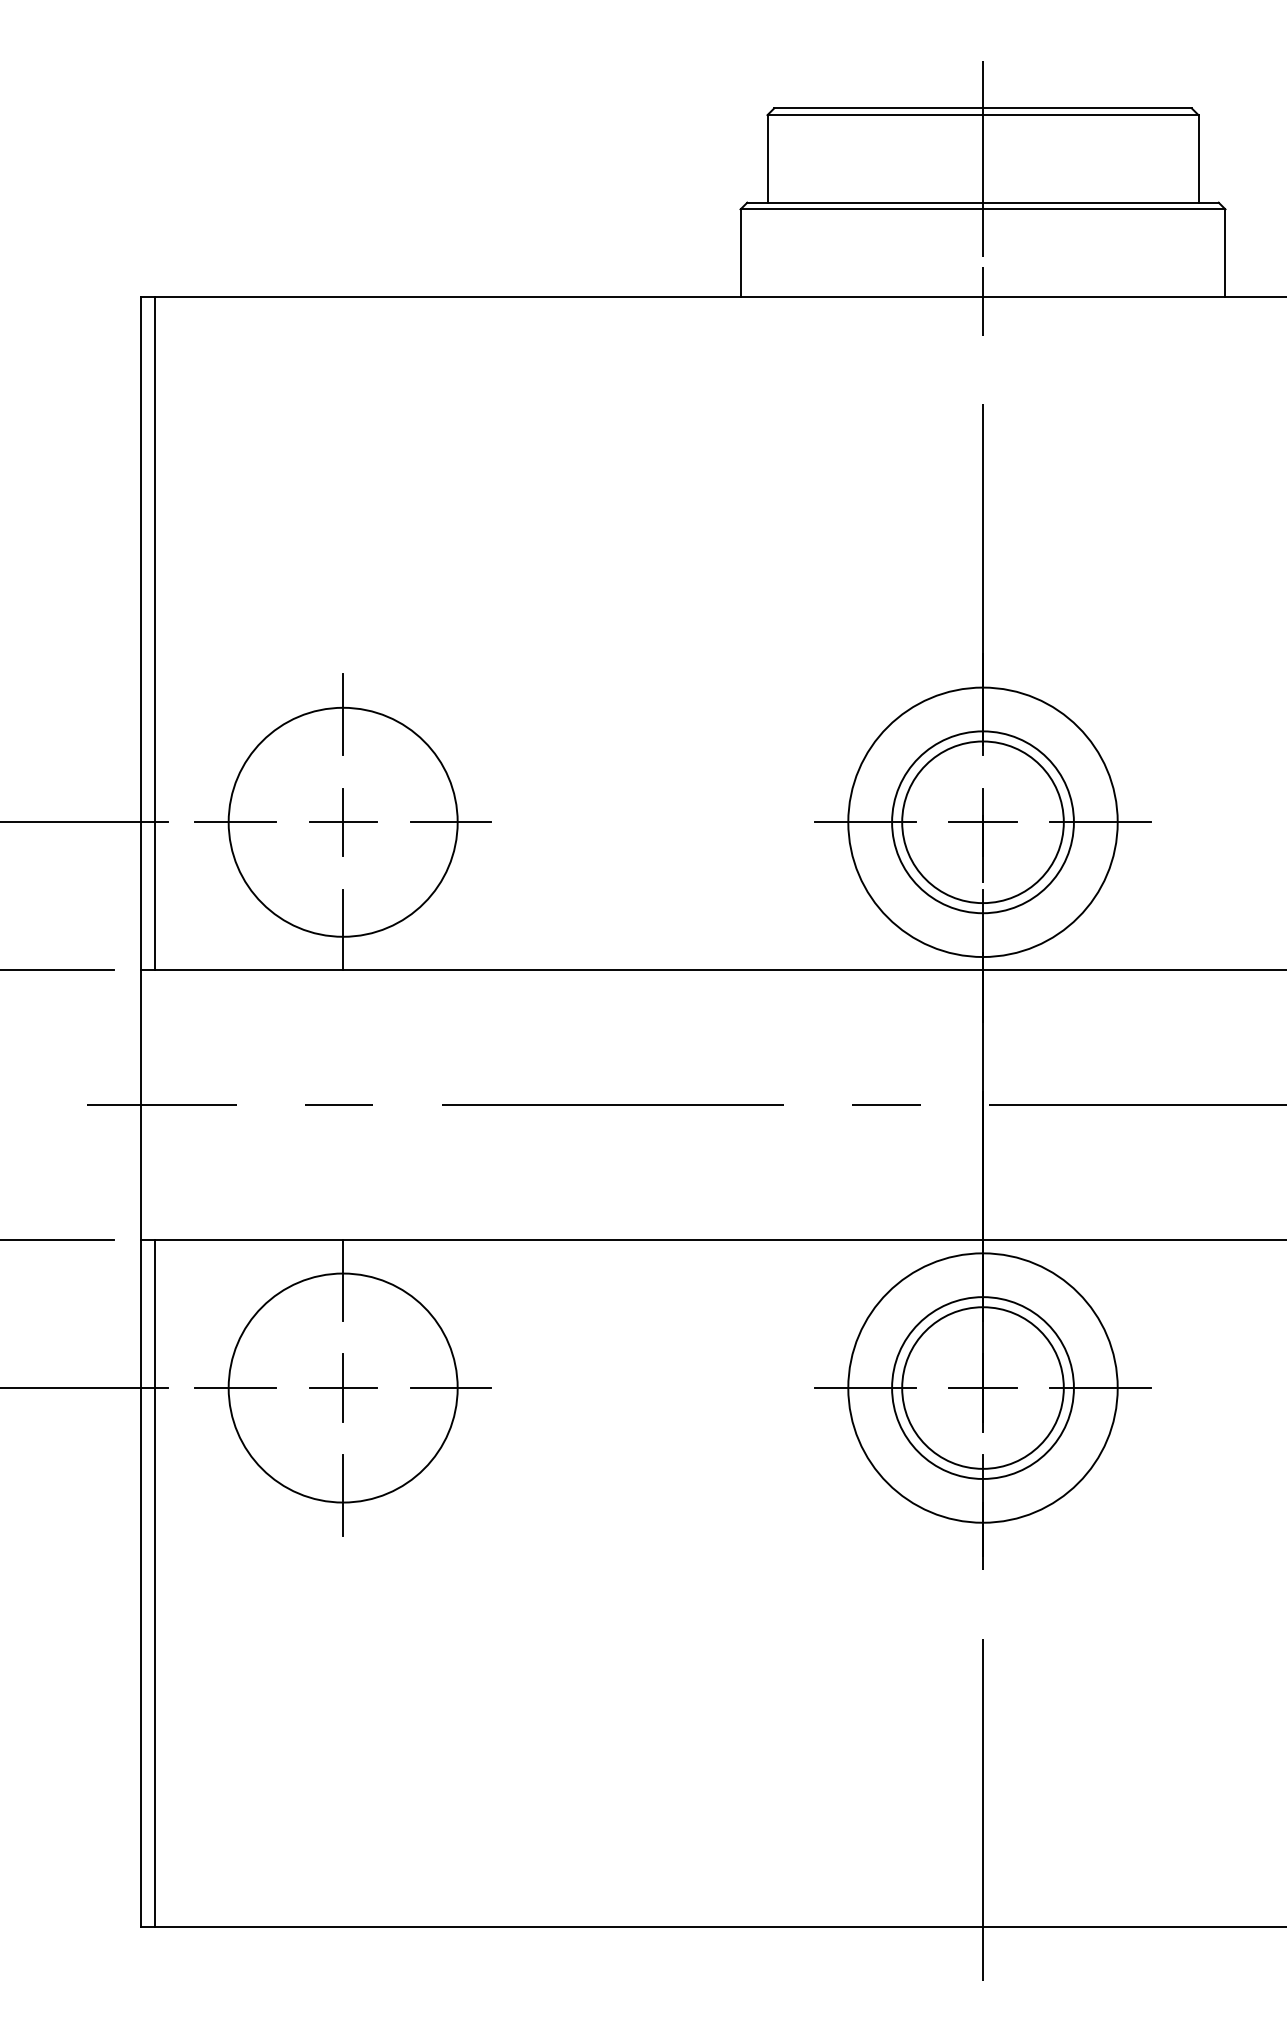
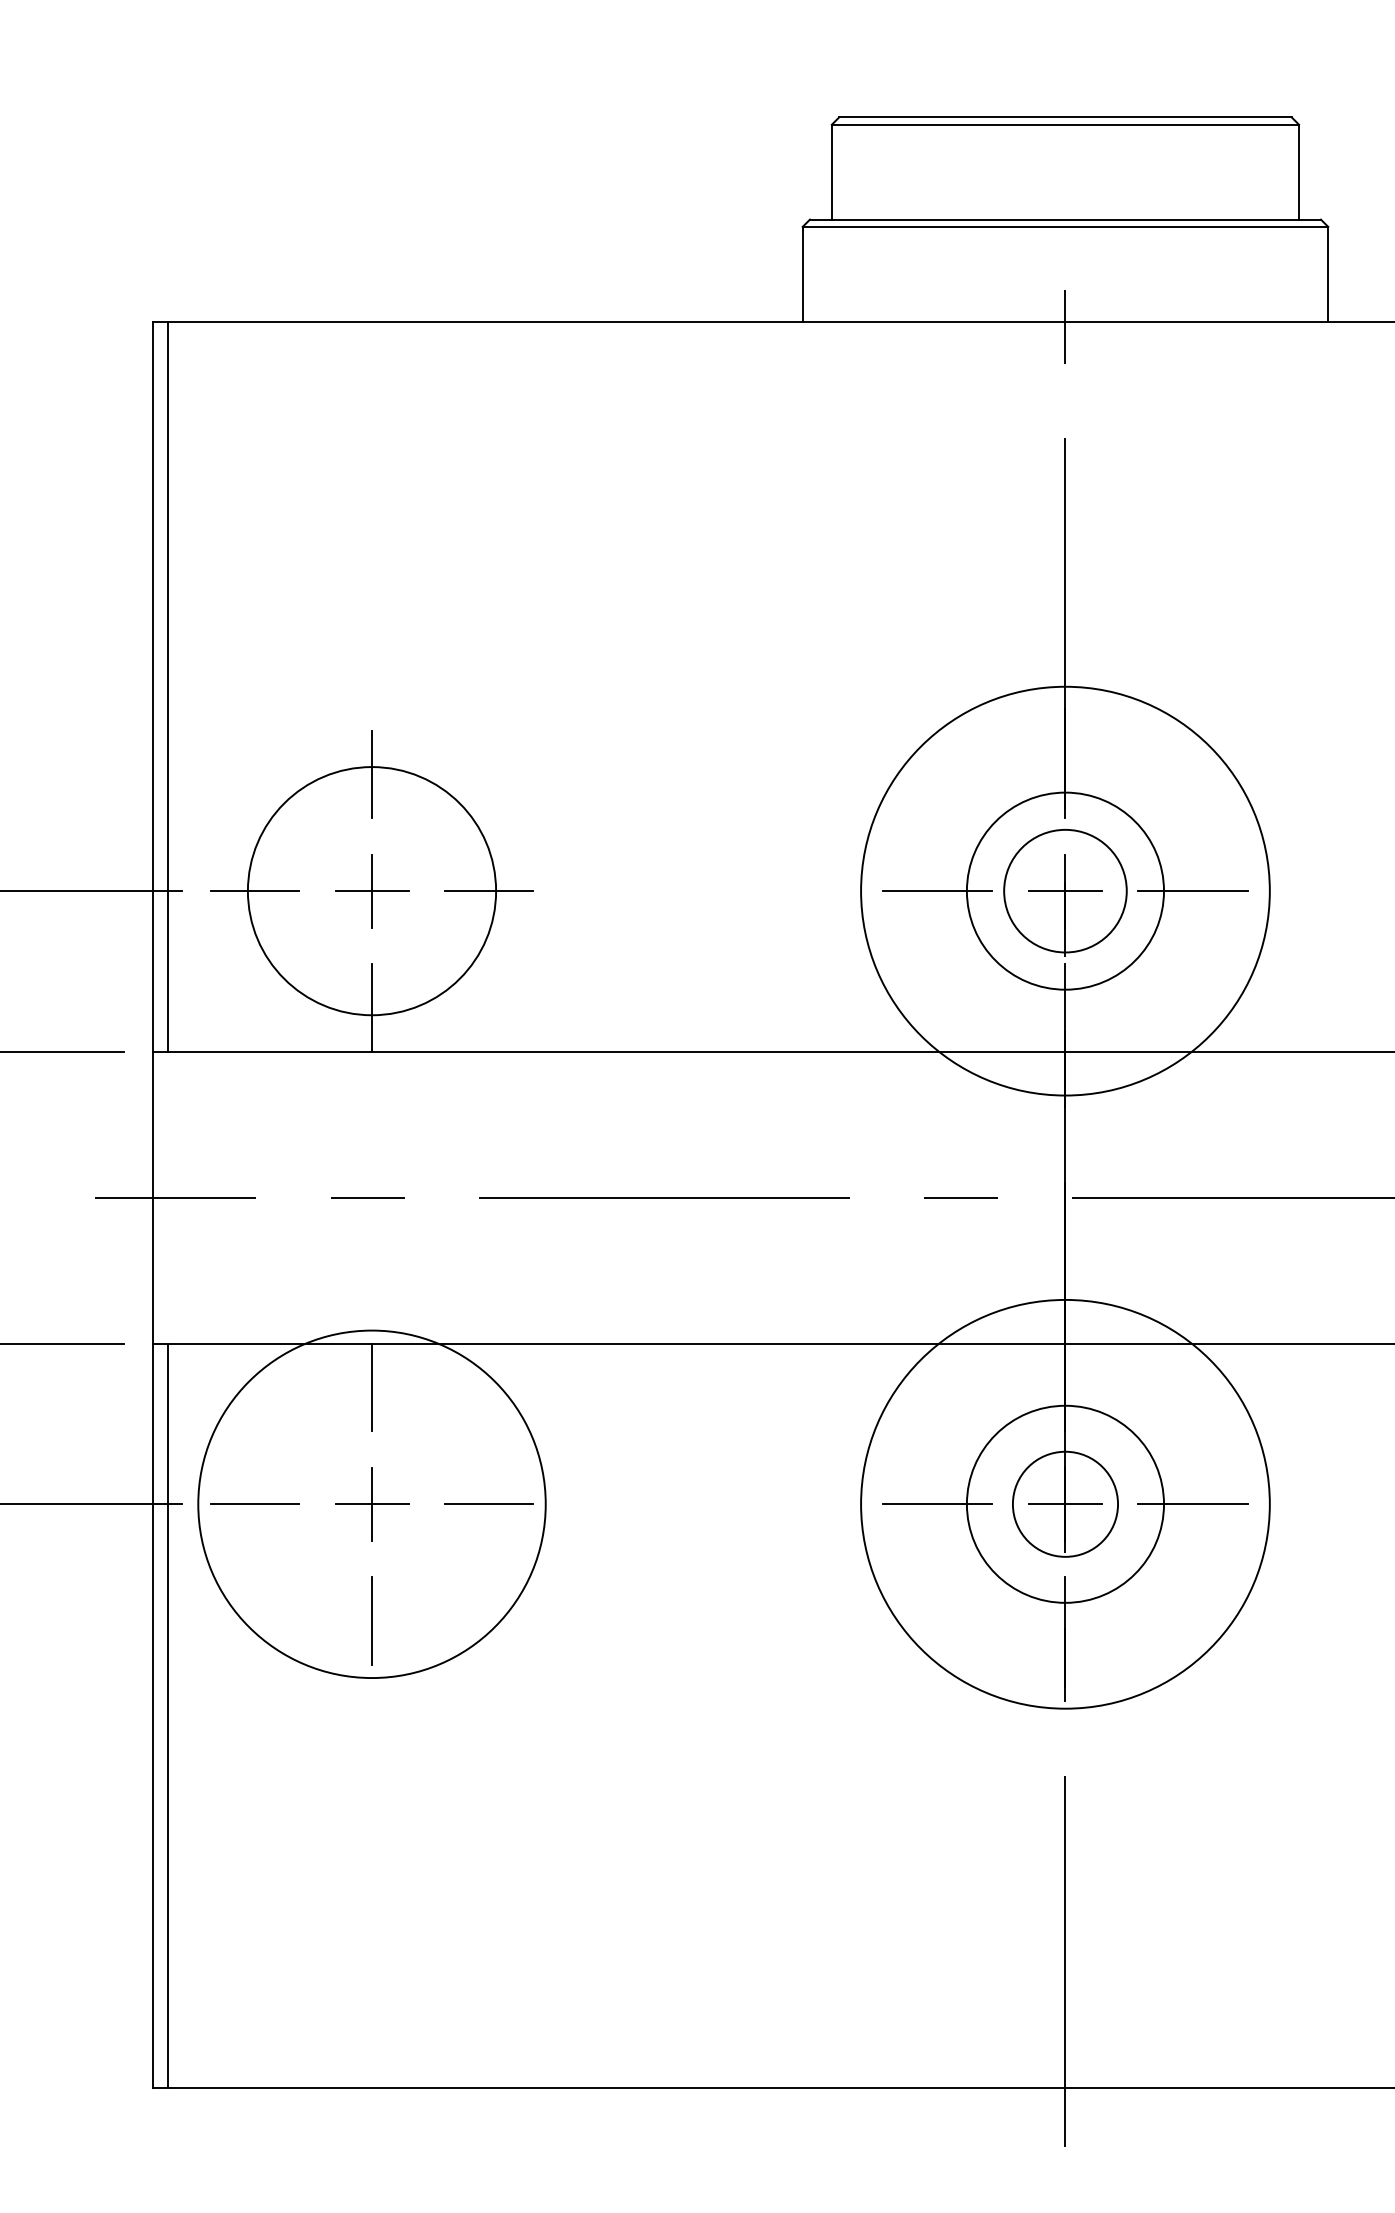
line: (983, 158) -> (1065, 171), removed
circle: (982, 822) -> (1064, 891), size x0.7
circle: (982, 822) -> (1064, 891), size x1.4
circle: (342, 1387) -> (371, 1503), size x1.4
circle: (982, 1387) -> (1064, 1503), size x0.6
circle: (982, 1387) -> (1064, 1503), size x1.4

